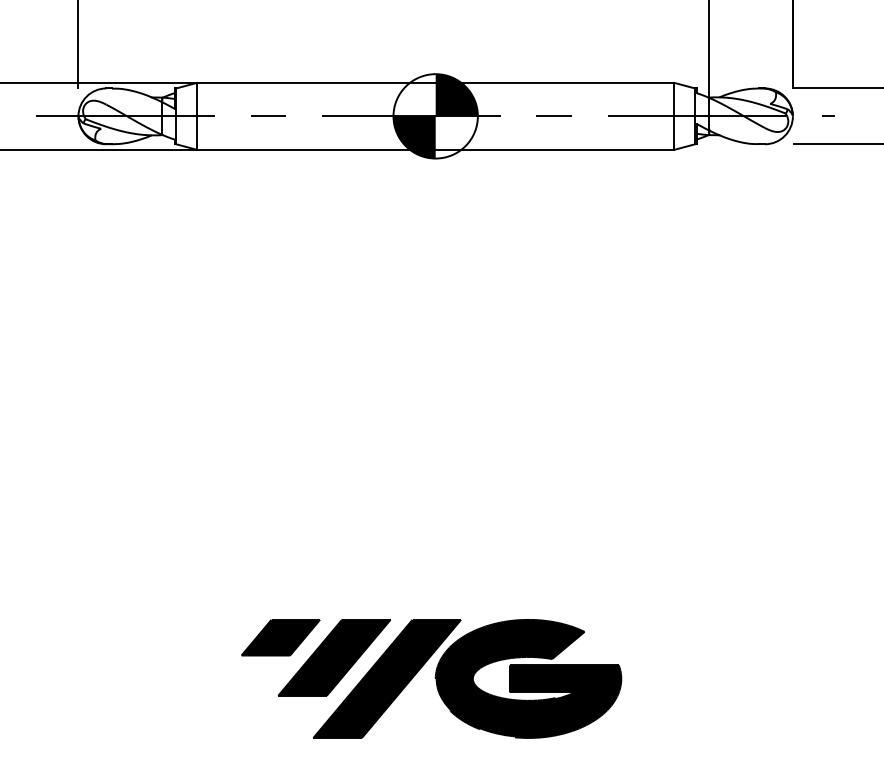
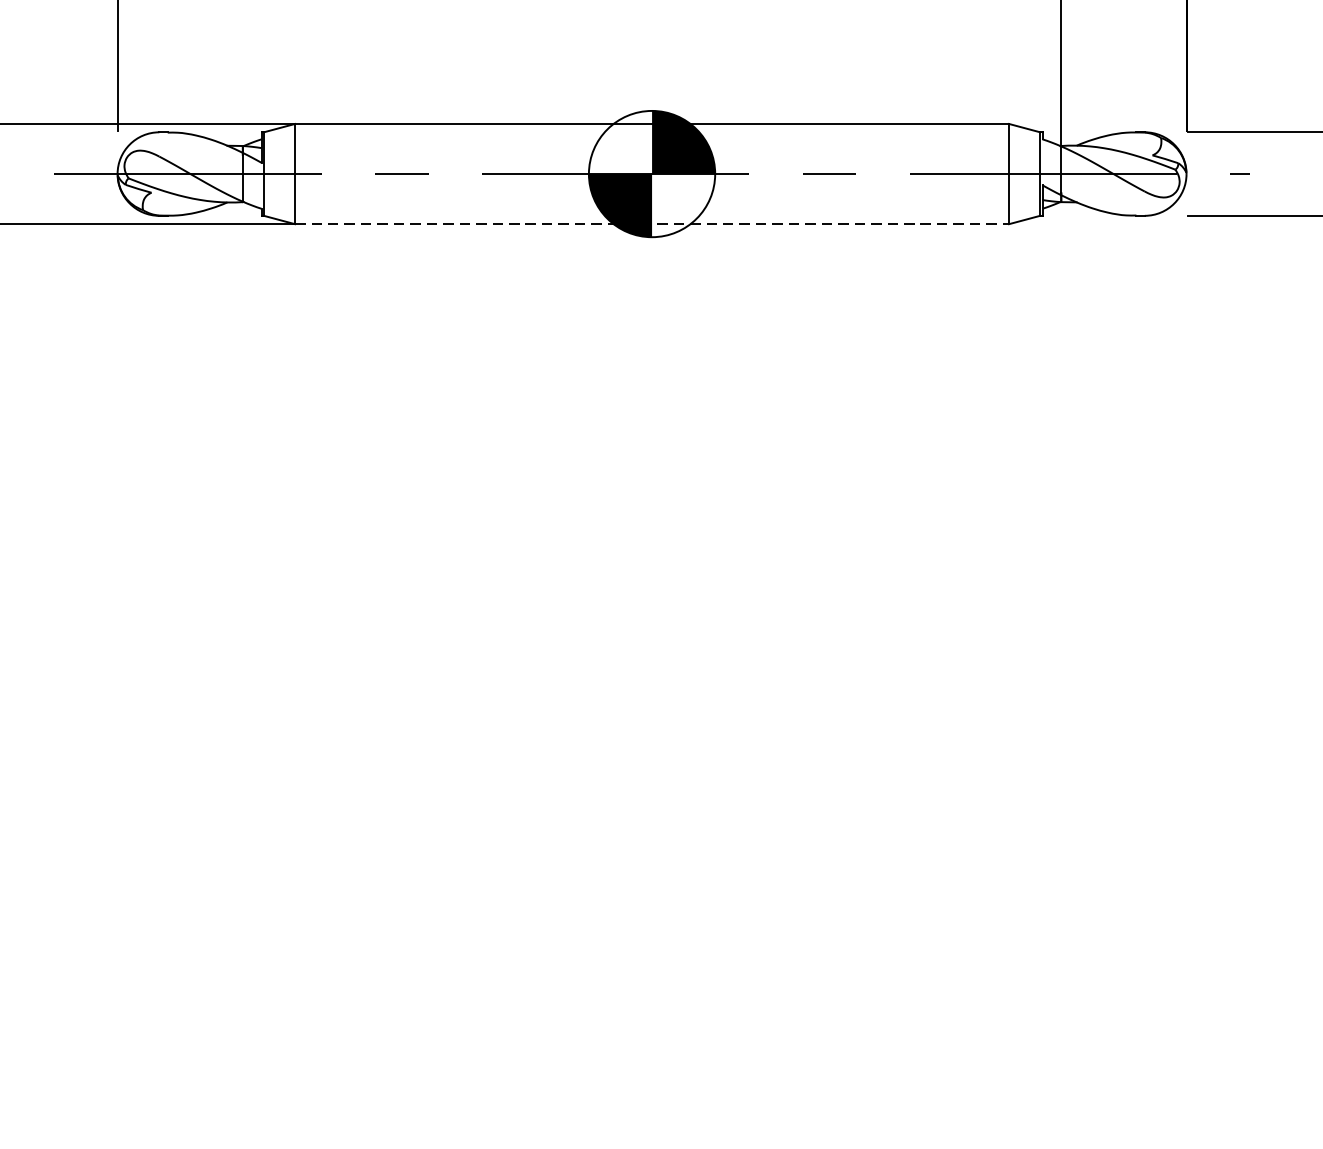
line: (435, 149) -> (651, 223), solid -> dashed
part: (431, 678) -> (645, 1015), removed

